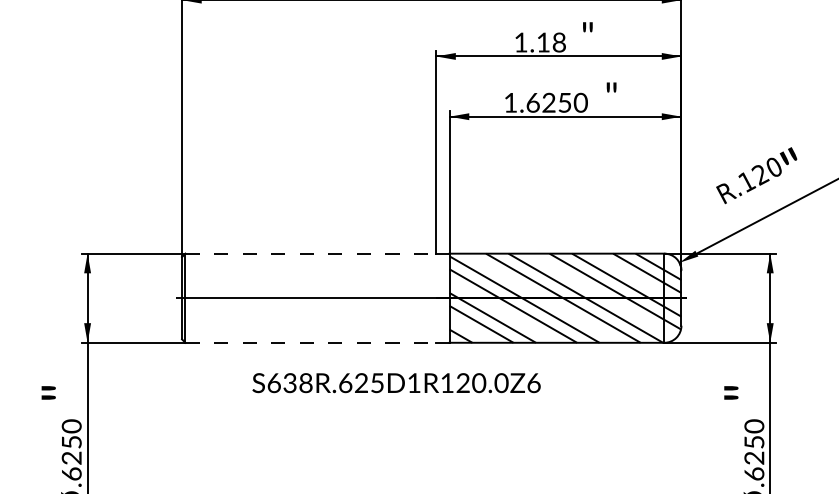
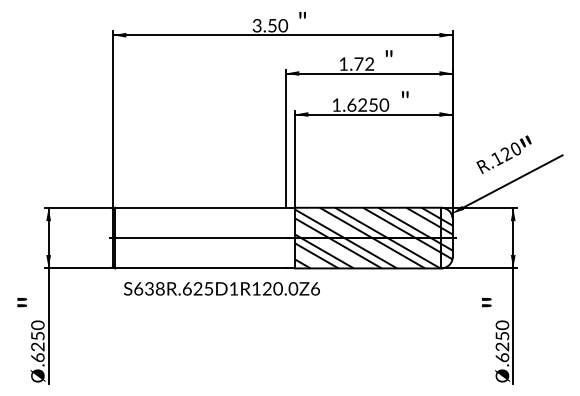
text: (551, 41) -> (364, 63), 1.18 -> 1.72
line: (312, 253) -> (201, 207), dashed -> solid
line: (312, 342) -> (201, 268), dashed -> solid
text: (395, 382) -> (221, 288), moved

